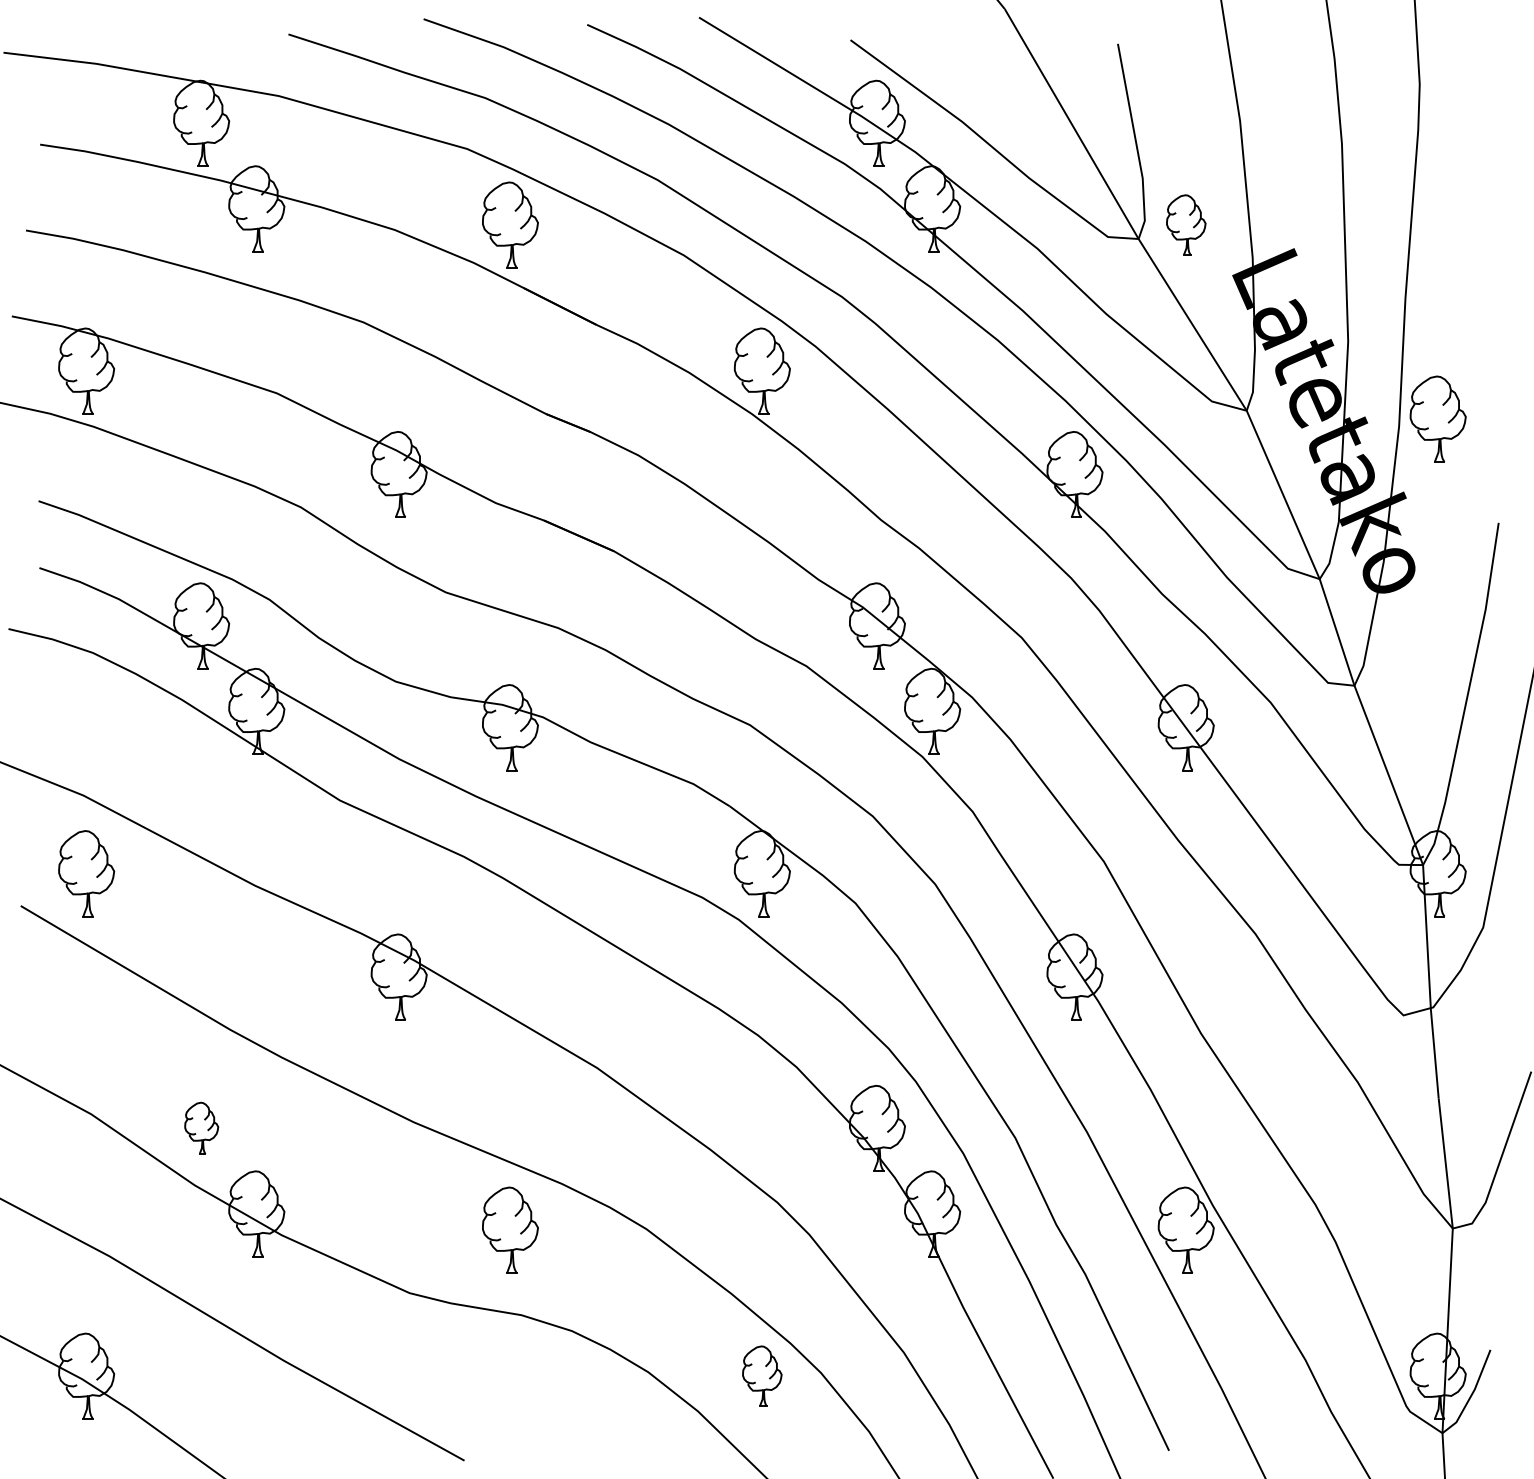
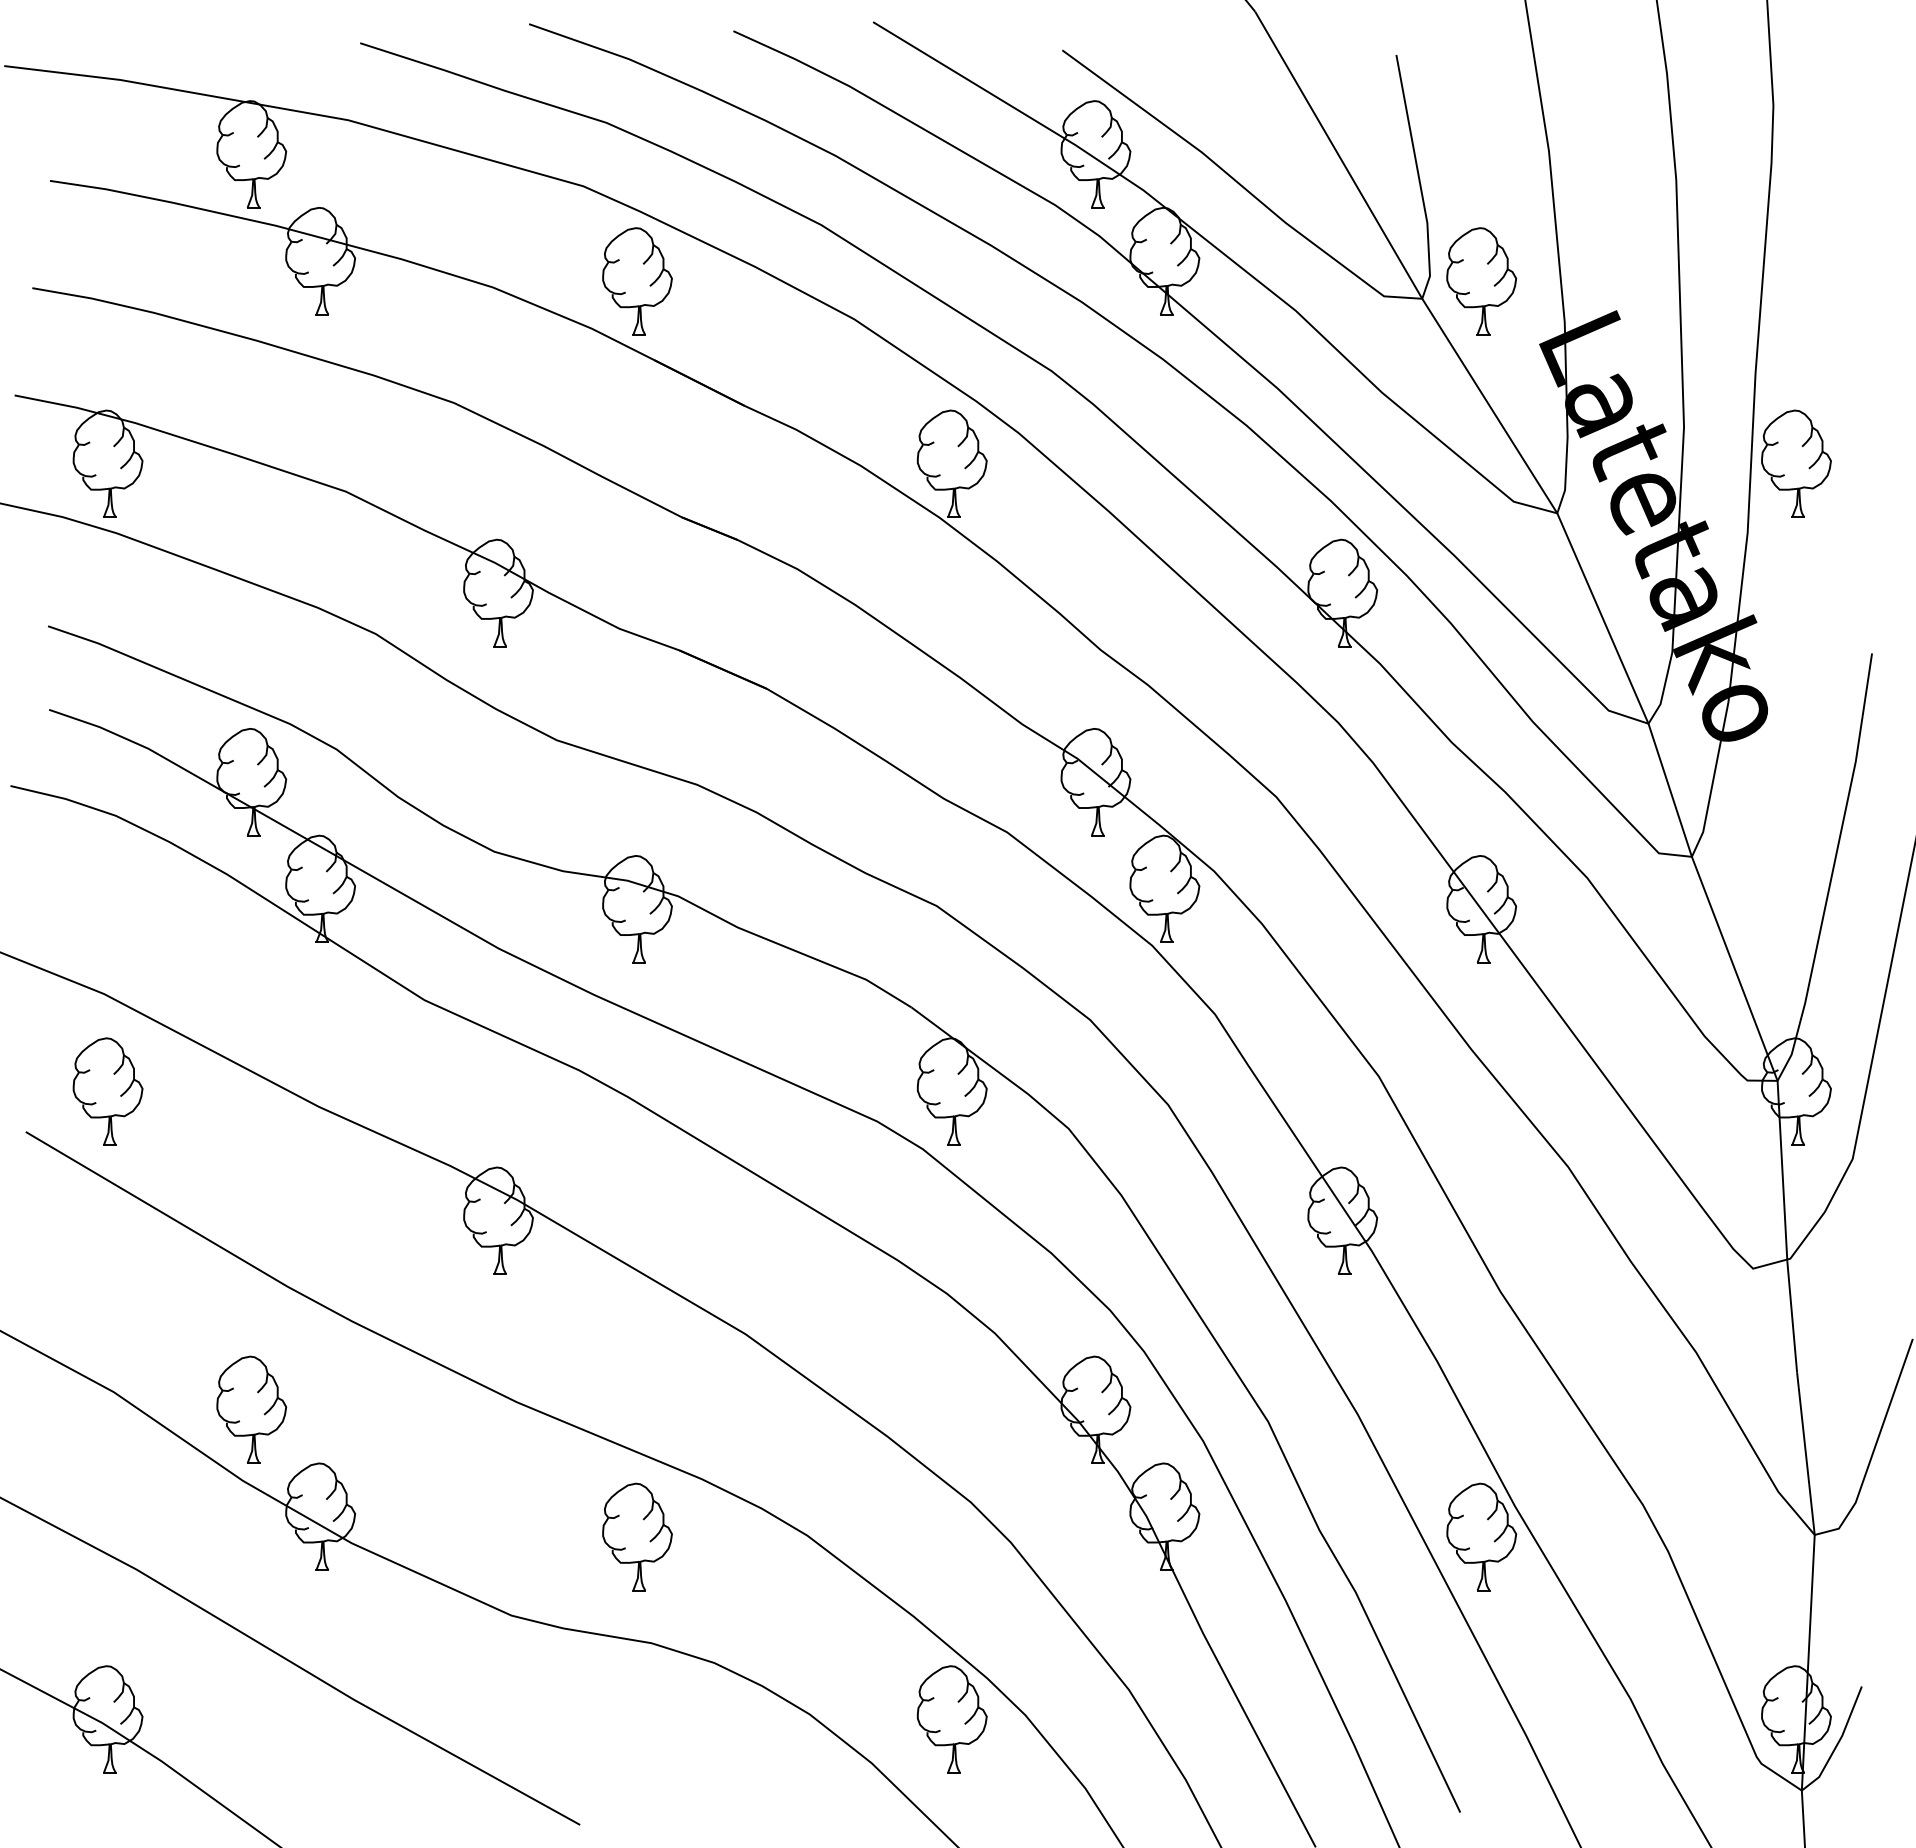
part: (1186, 225) -> (1481, 281), size x1.43
part: (1438, 418) -> (1796, 463), moved
part: (201, 1128) -> (251, 1409), size x1.67
part: (761, 1376) -> (951, 1719), size x1.43

